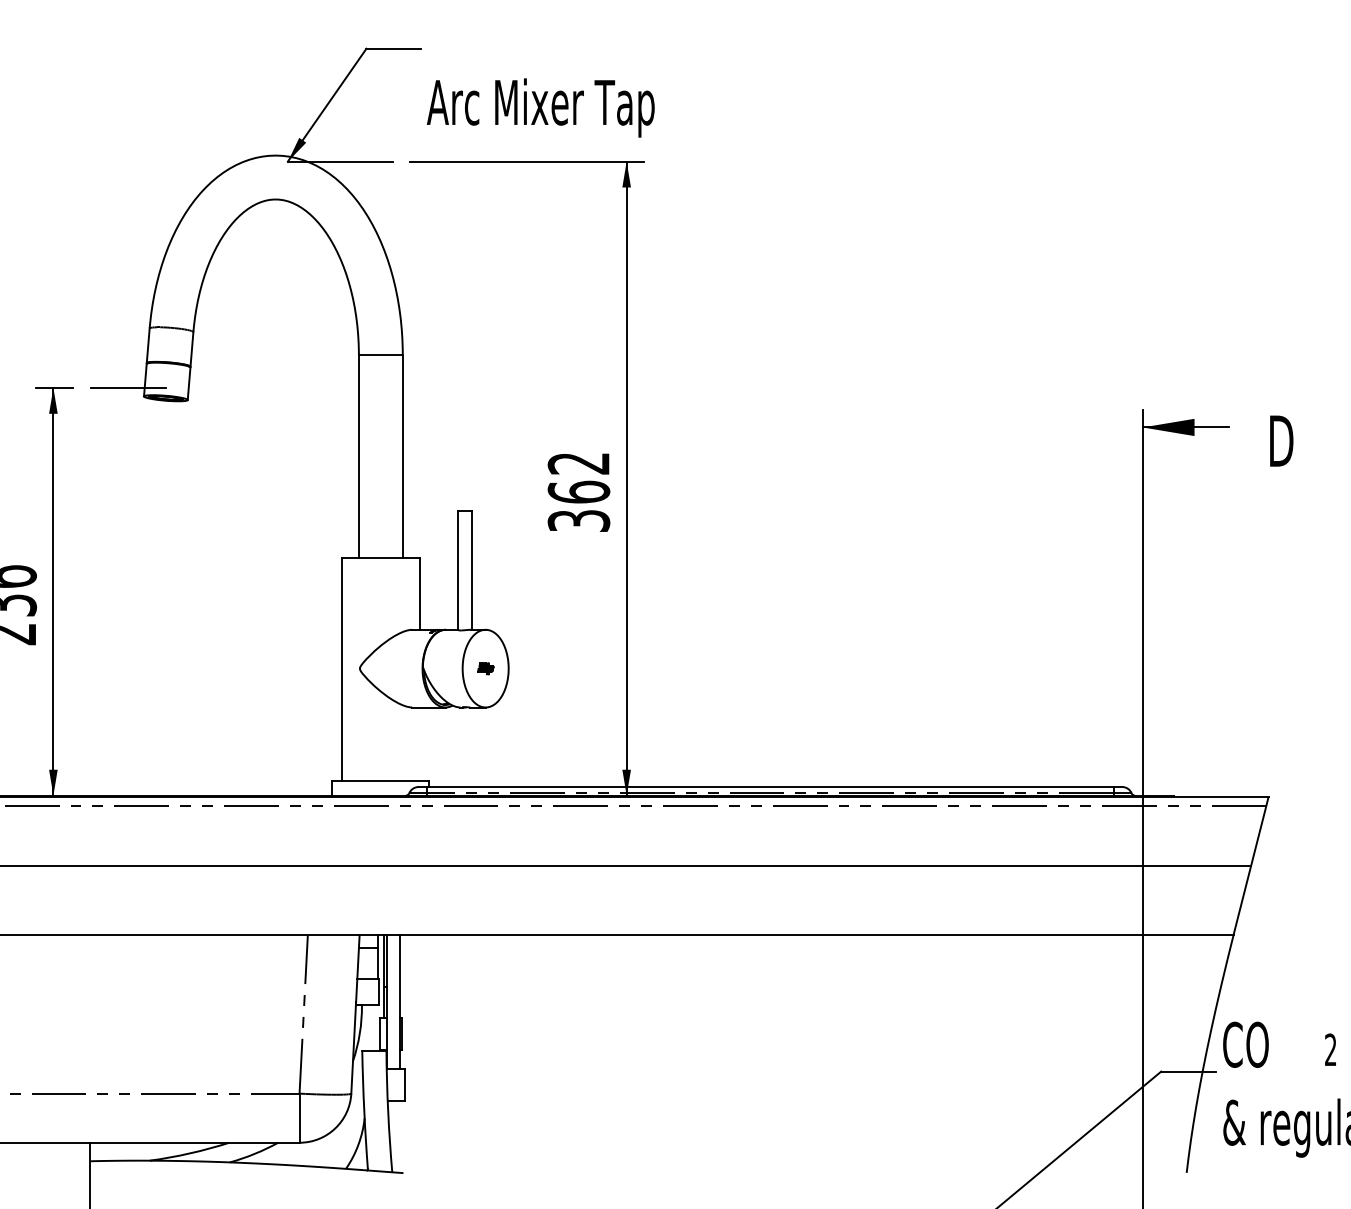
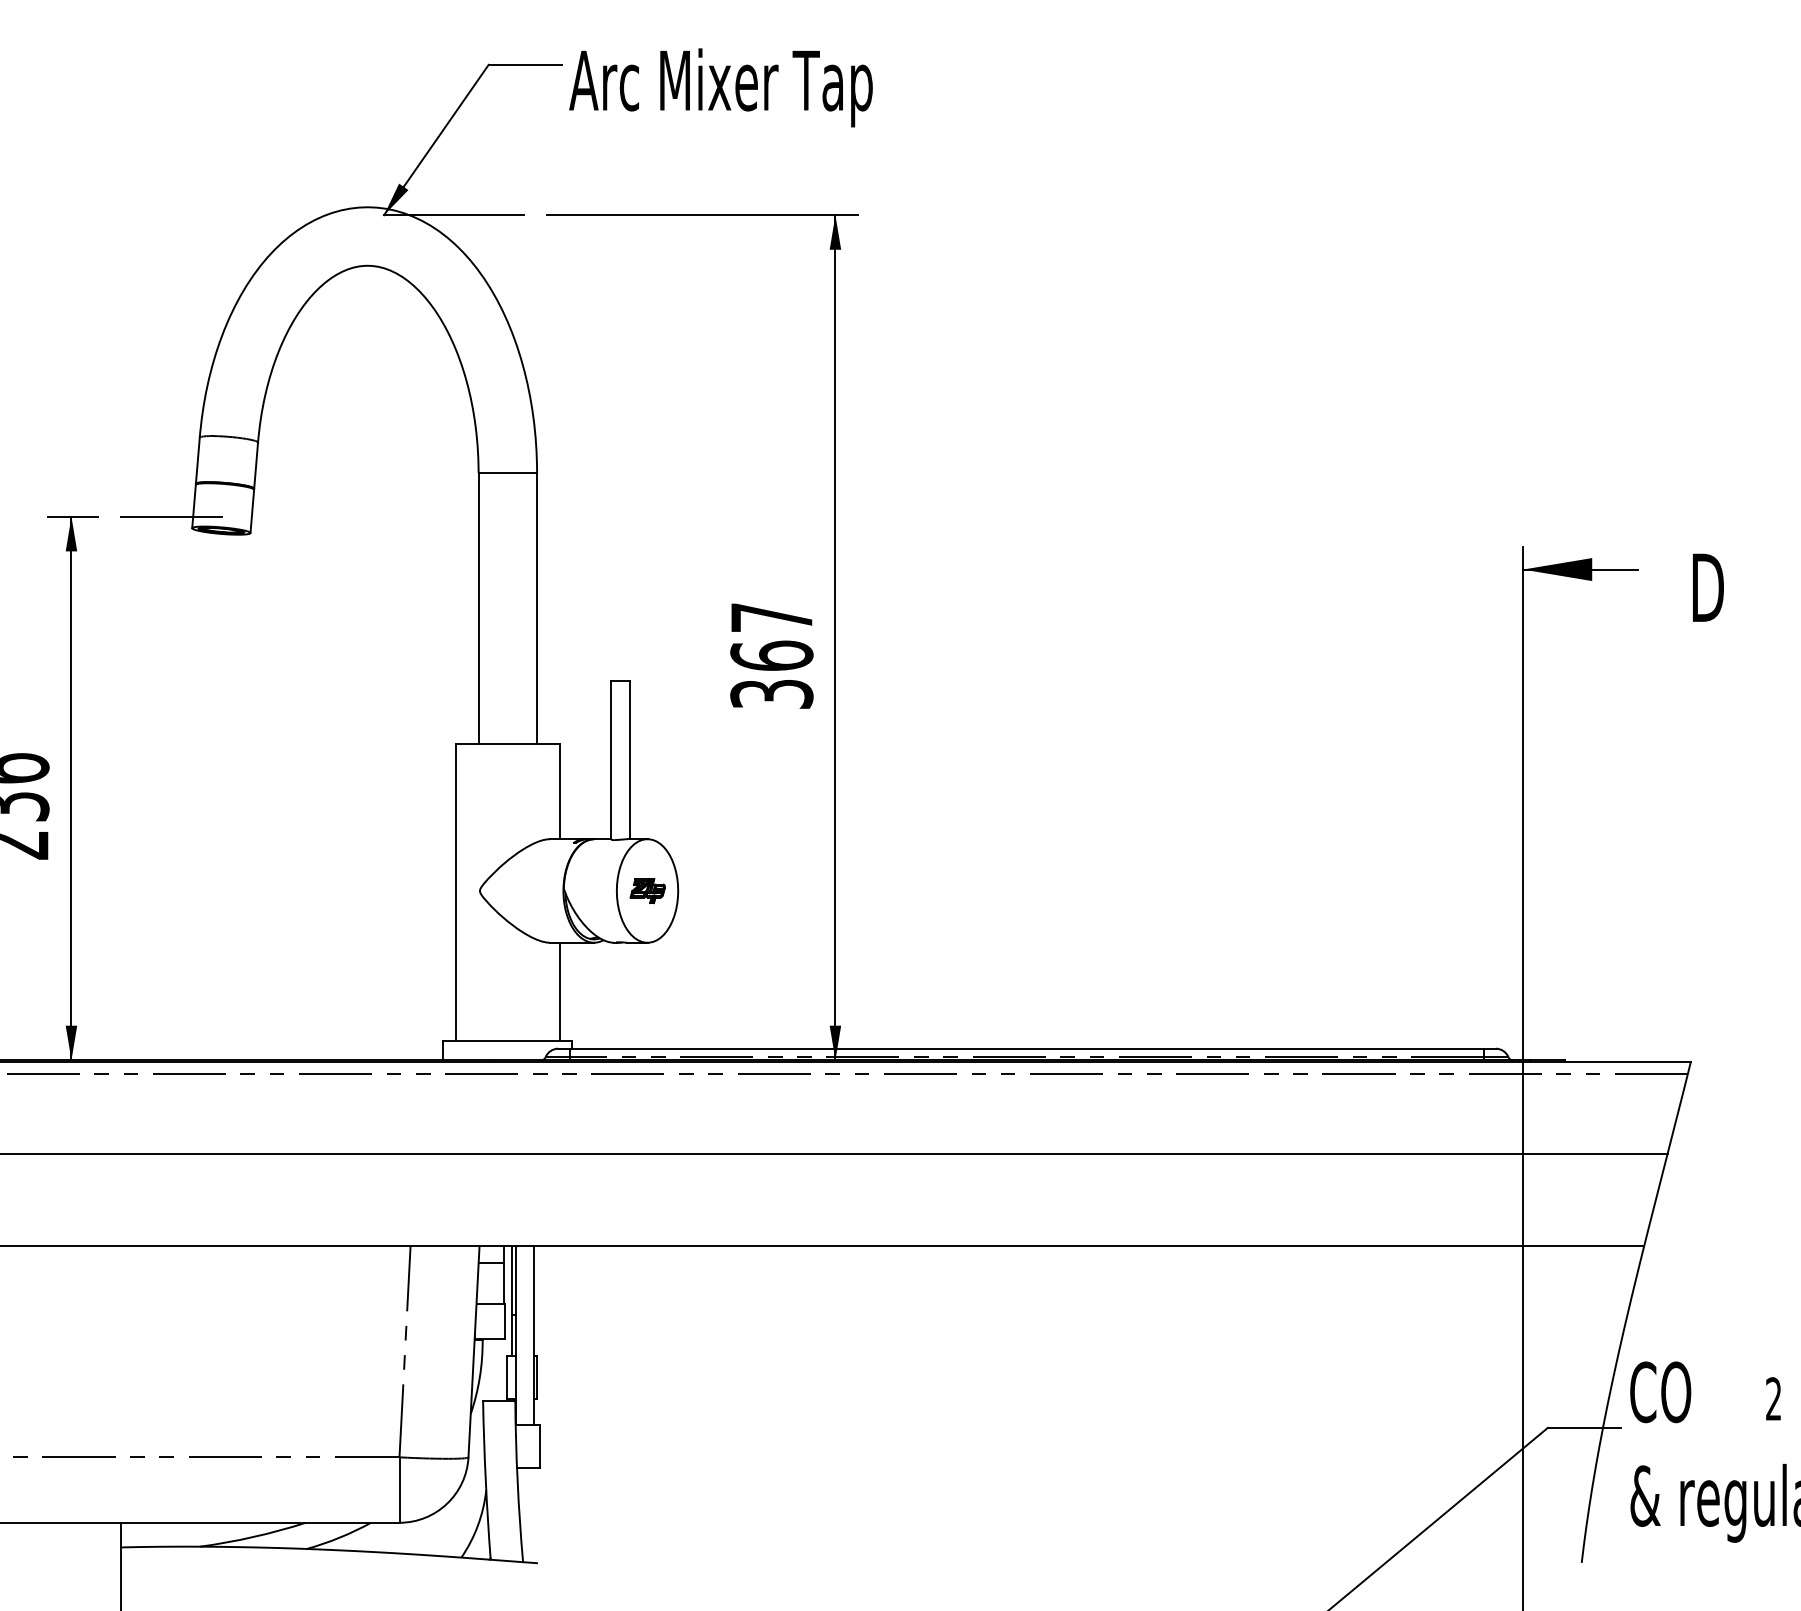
text: (540, 107) -> (720, 87), moved
text: (578, 463) -> (771, 617), 362 -> 367
part: (485, 669) -> (647, 891), size x1.67
line: (419, 744) -> (559, 991), added

